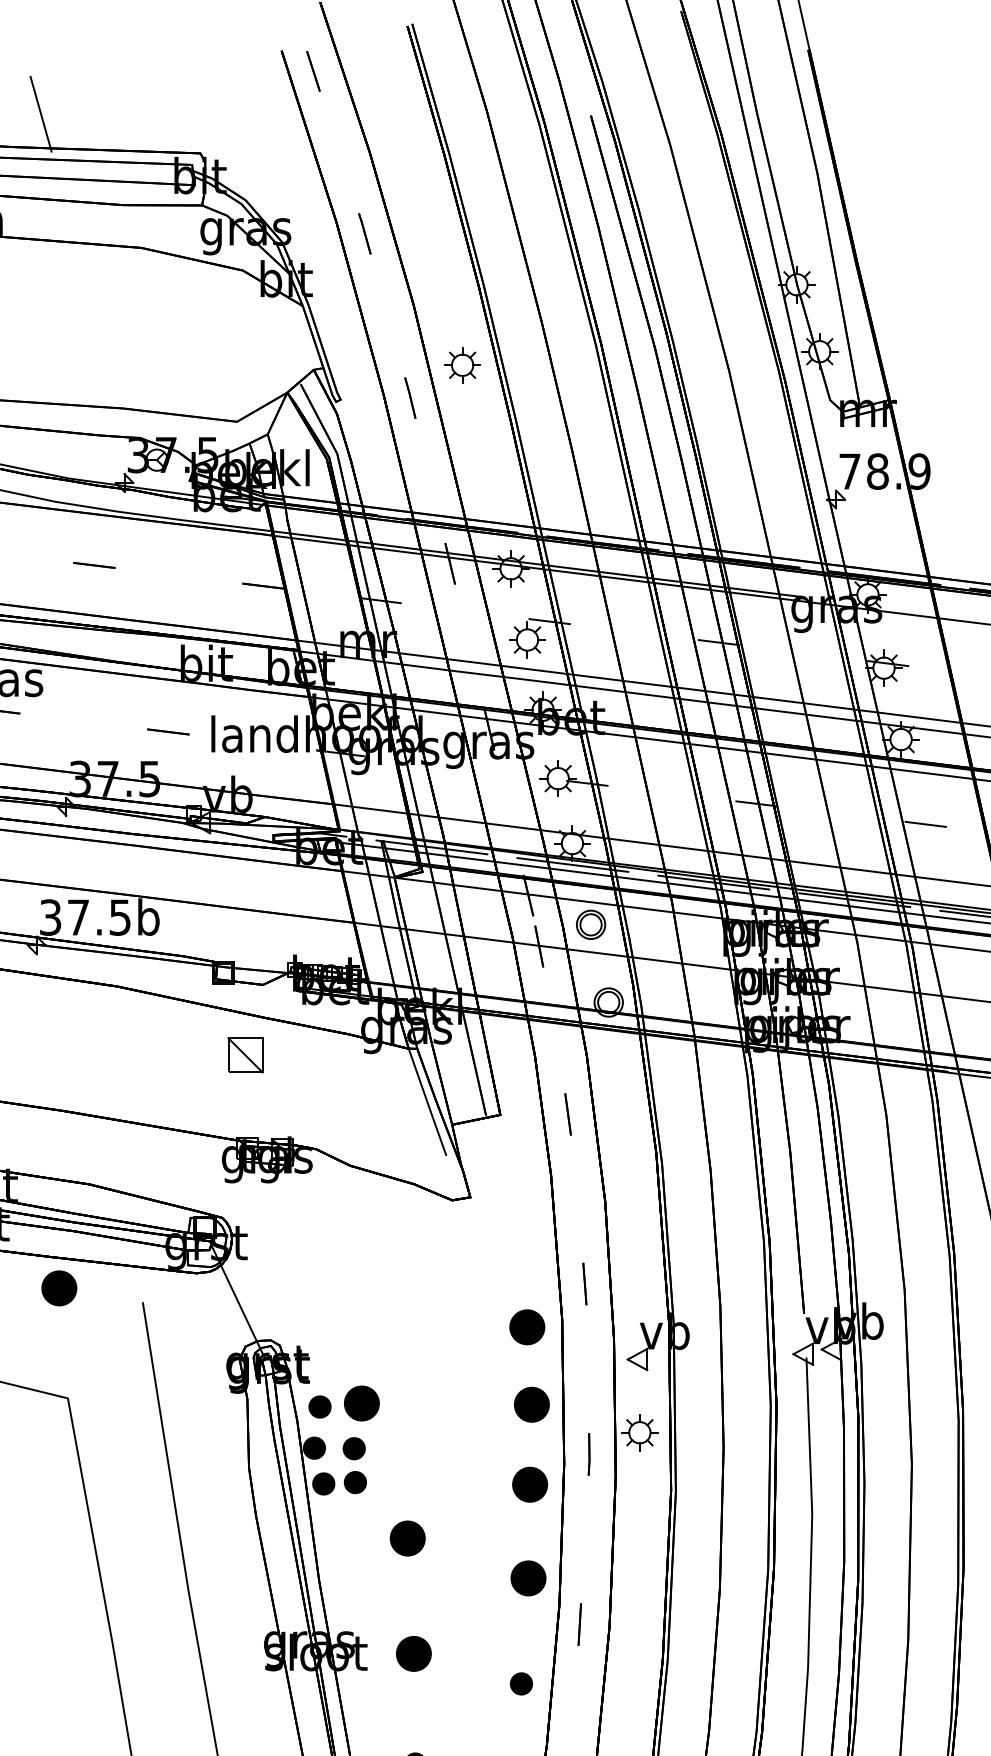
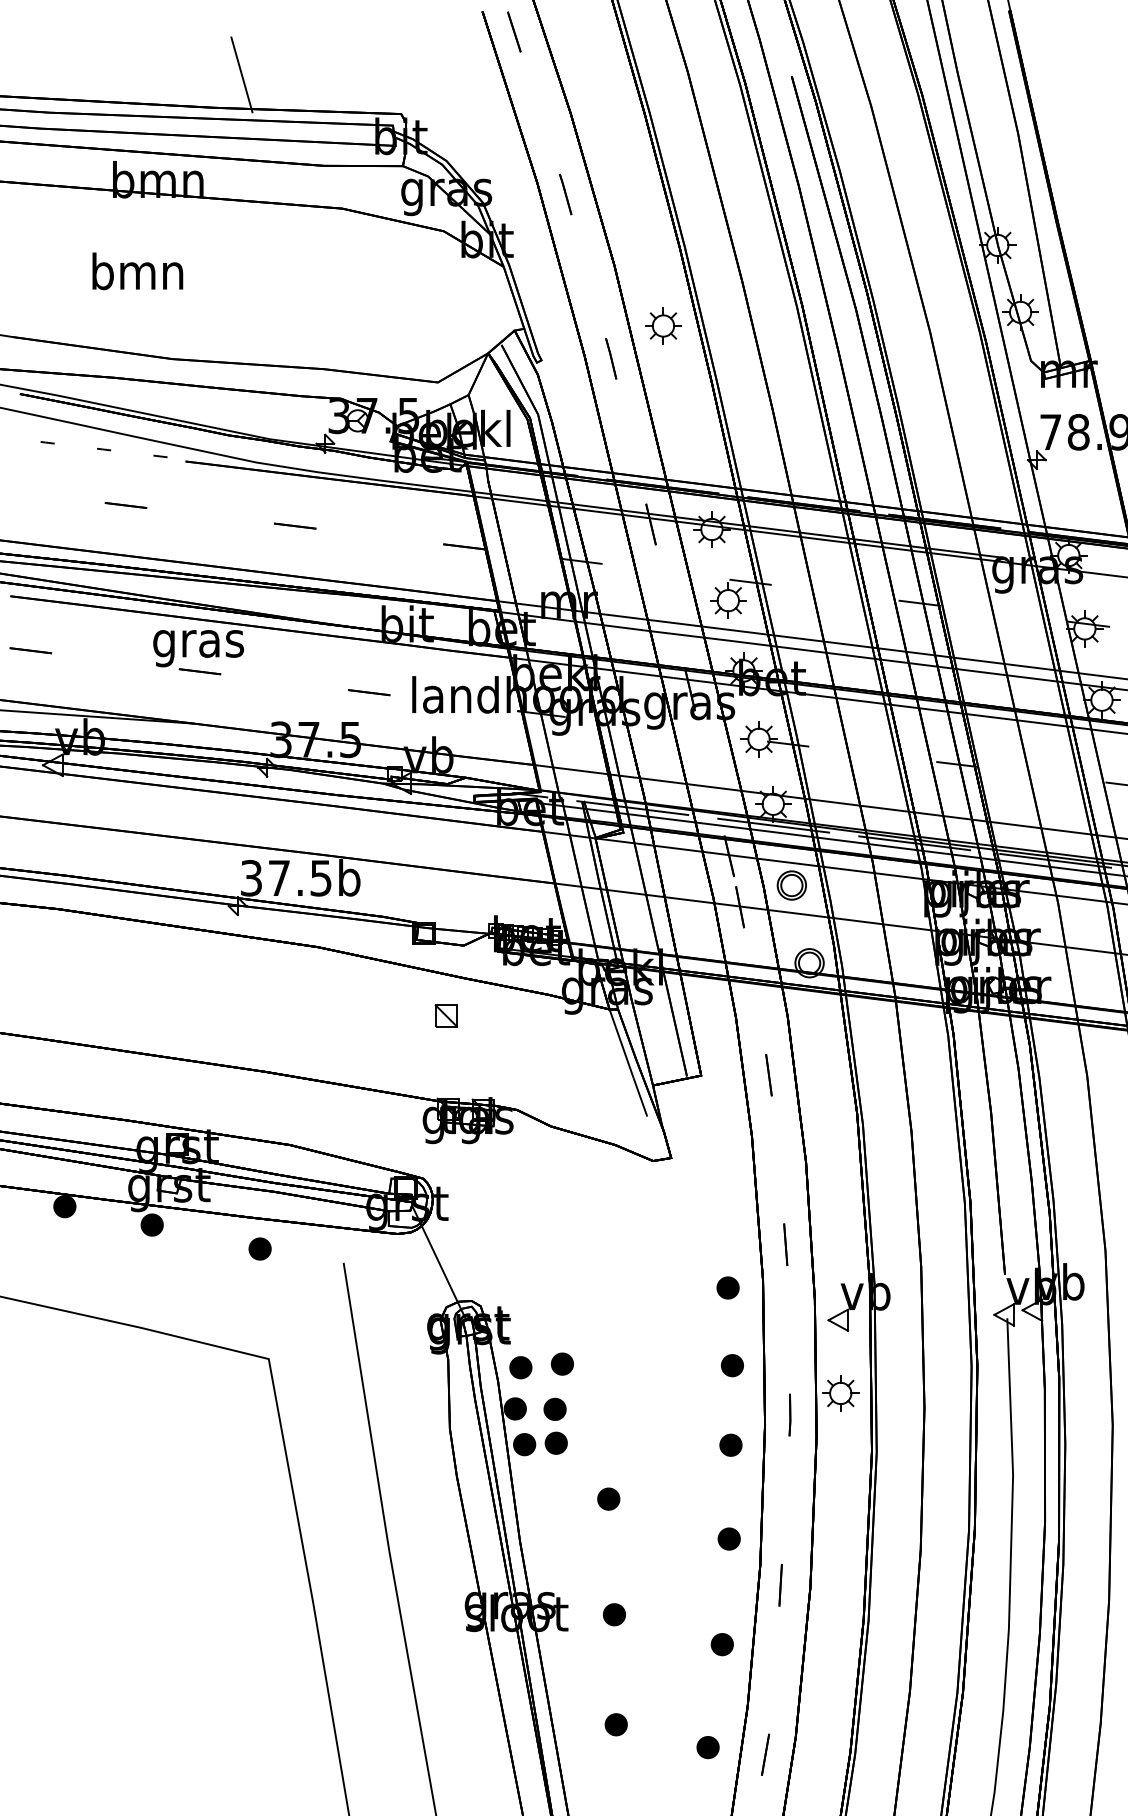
part: (245, 1054) -> (446, 1015), size x0.62
part: (58, 1287) -> (259, 1248), size x0.62
part: (526, 1326) -> (727, 1287), size x0.62
part: (360, 1402) -> (561, 1363), size x0.62
part: (530, 1404) -> (731, 1365), size x0.62
part: (529, 1483) -> (730, 1444), size x0.62
part: (407, 1537) -> (608, 1498), size x0.62
part: (527, 1577) -> (728, 1538), size x0.62
part: (412, 1653) -> (613, 1614), size x0.62

